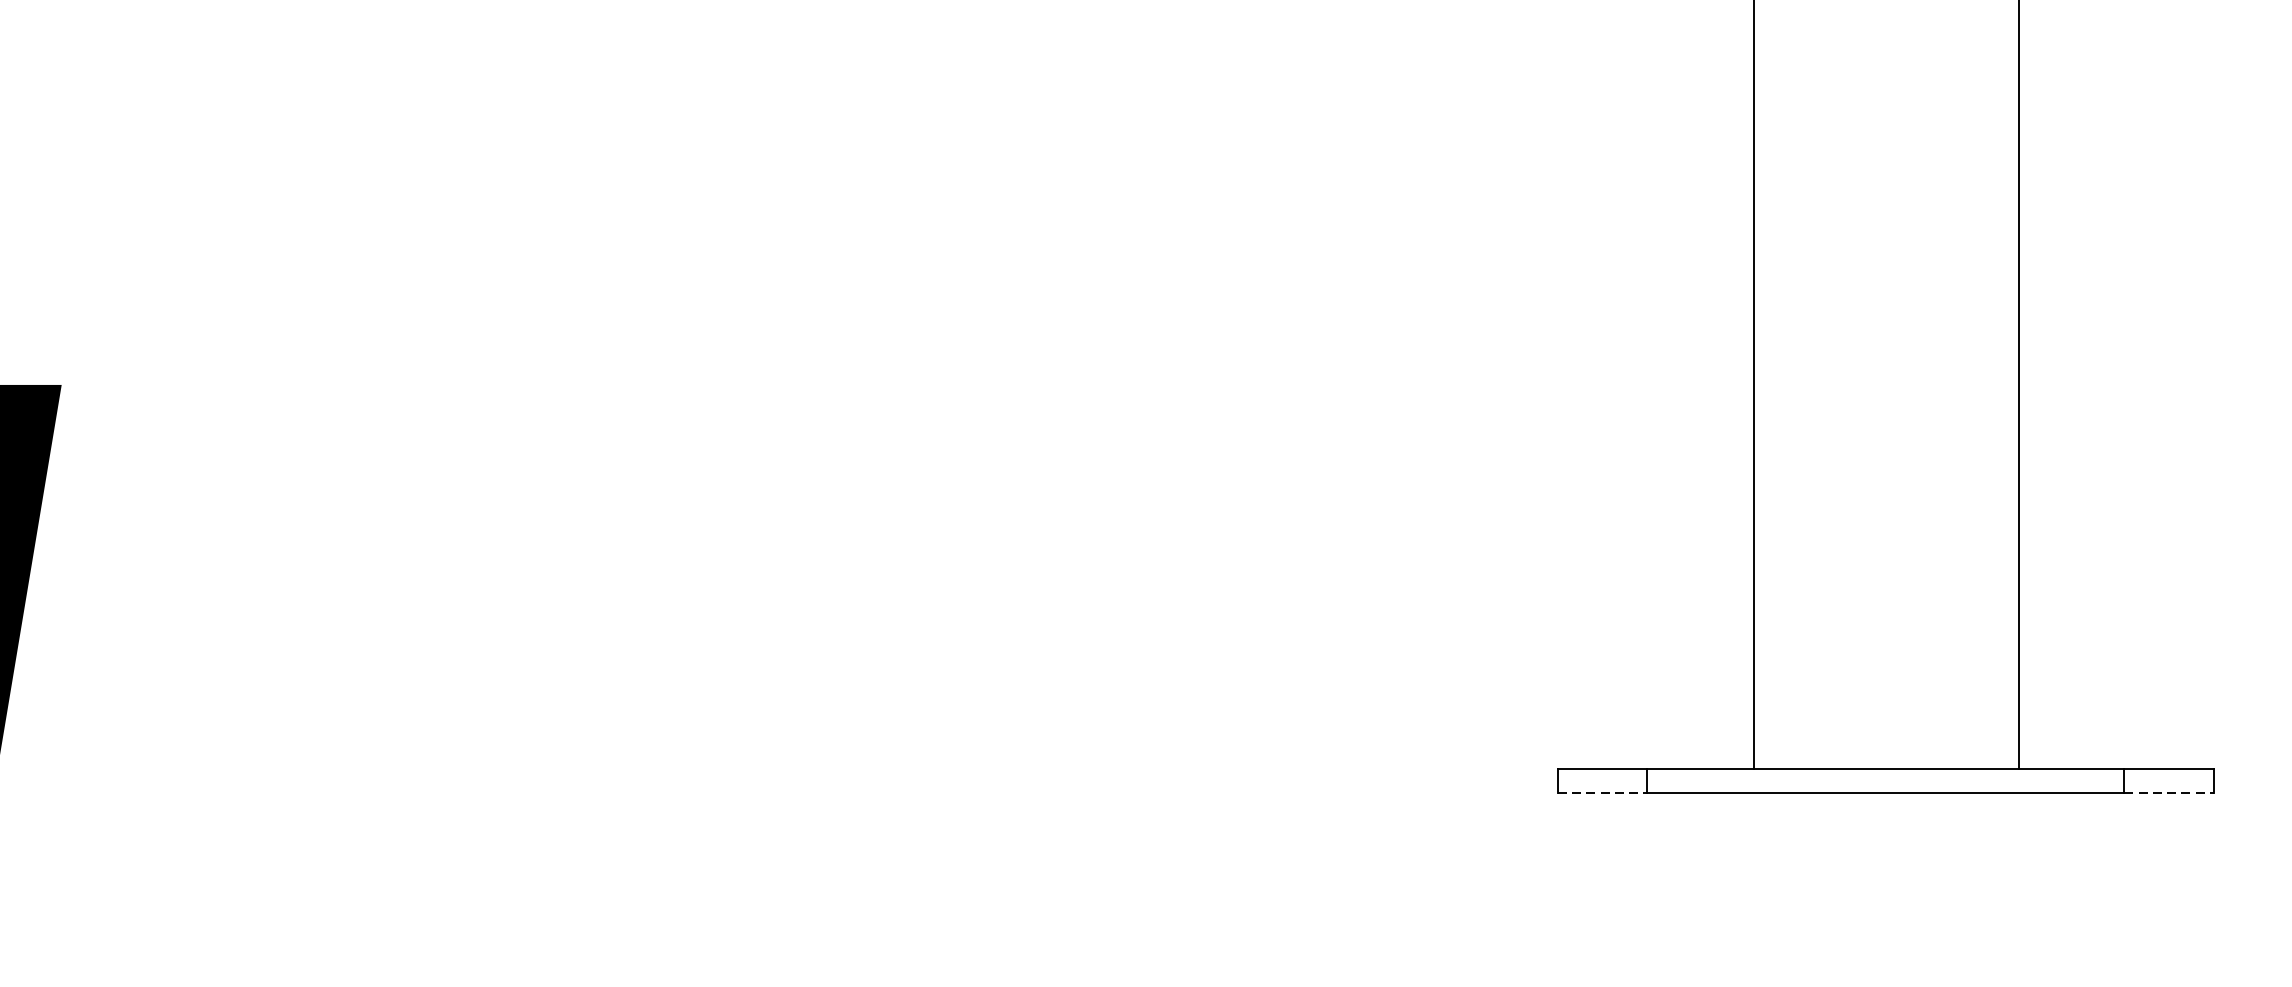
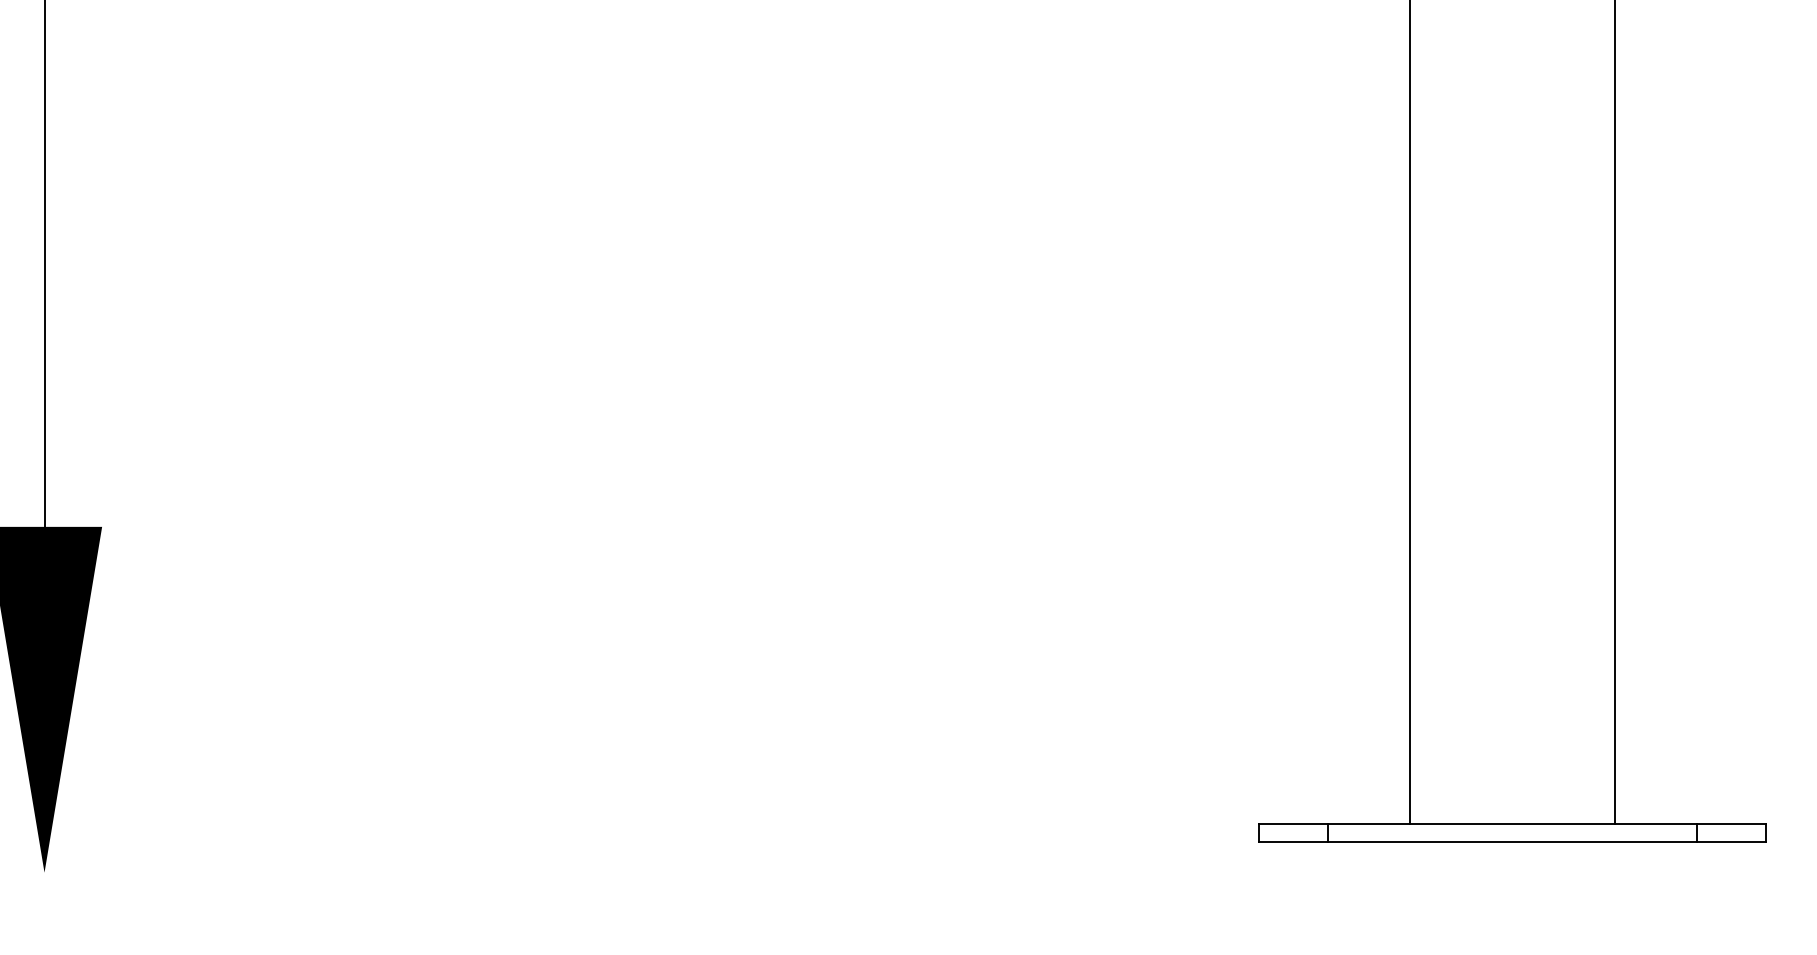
line: (1602, 793) -> (1293, 842), dashed -> solid
line: (2169, 793) -> (1731, 842), dashed -> solid

